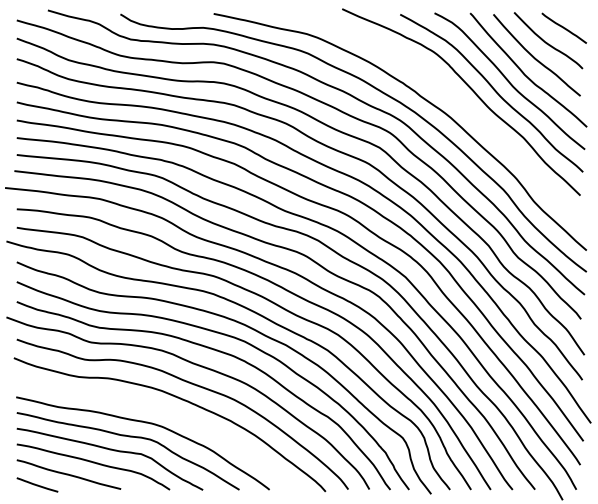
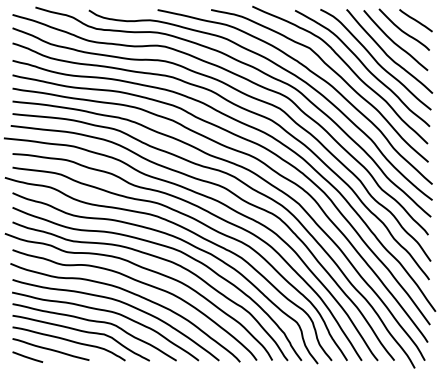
curve: (452, 97) -> (333, 71), added
curve: (167, 412) -> (123, 303), added

